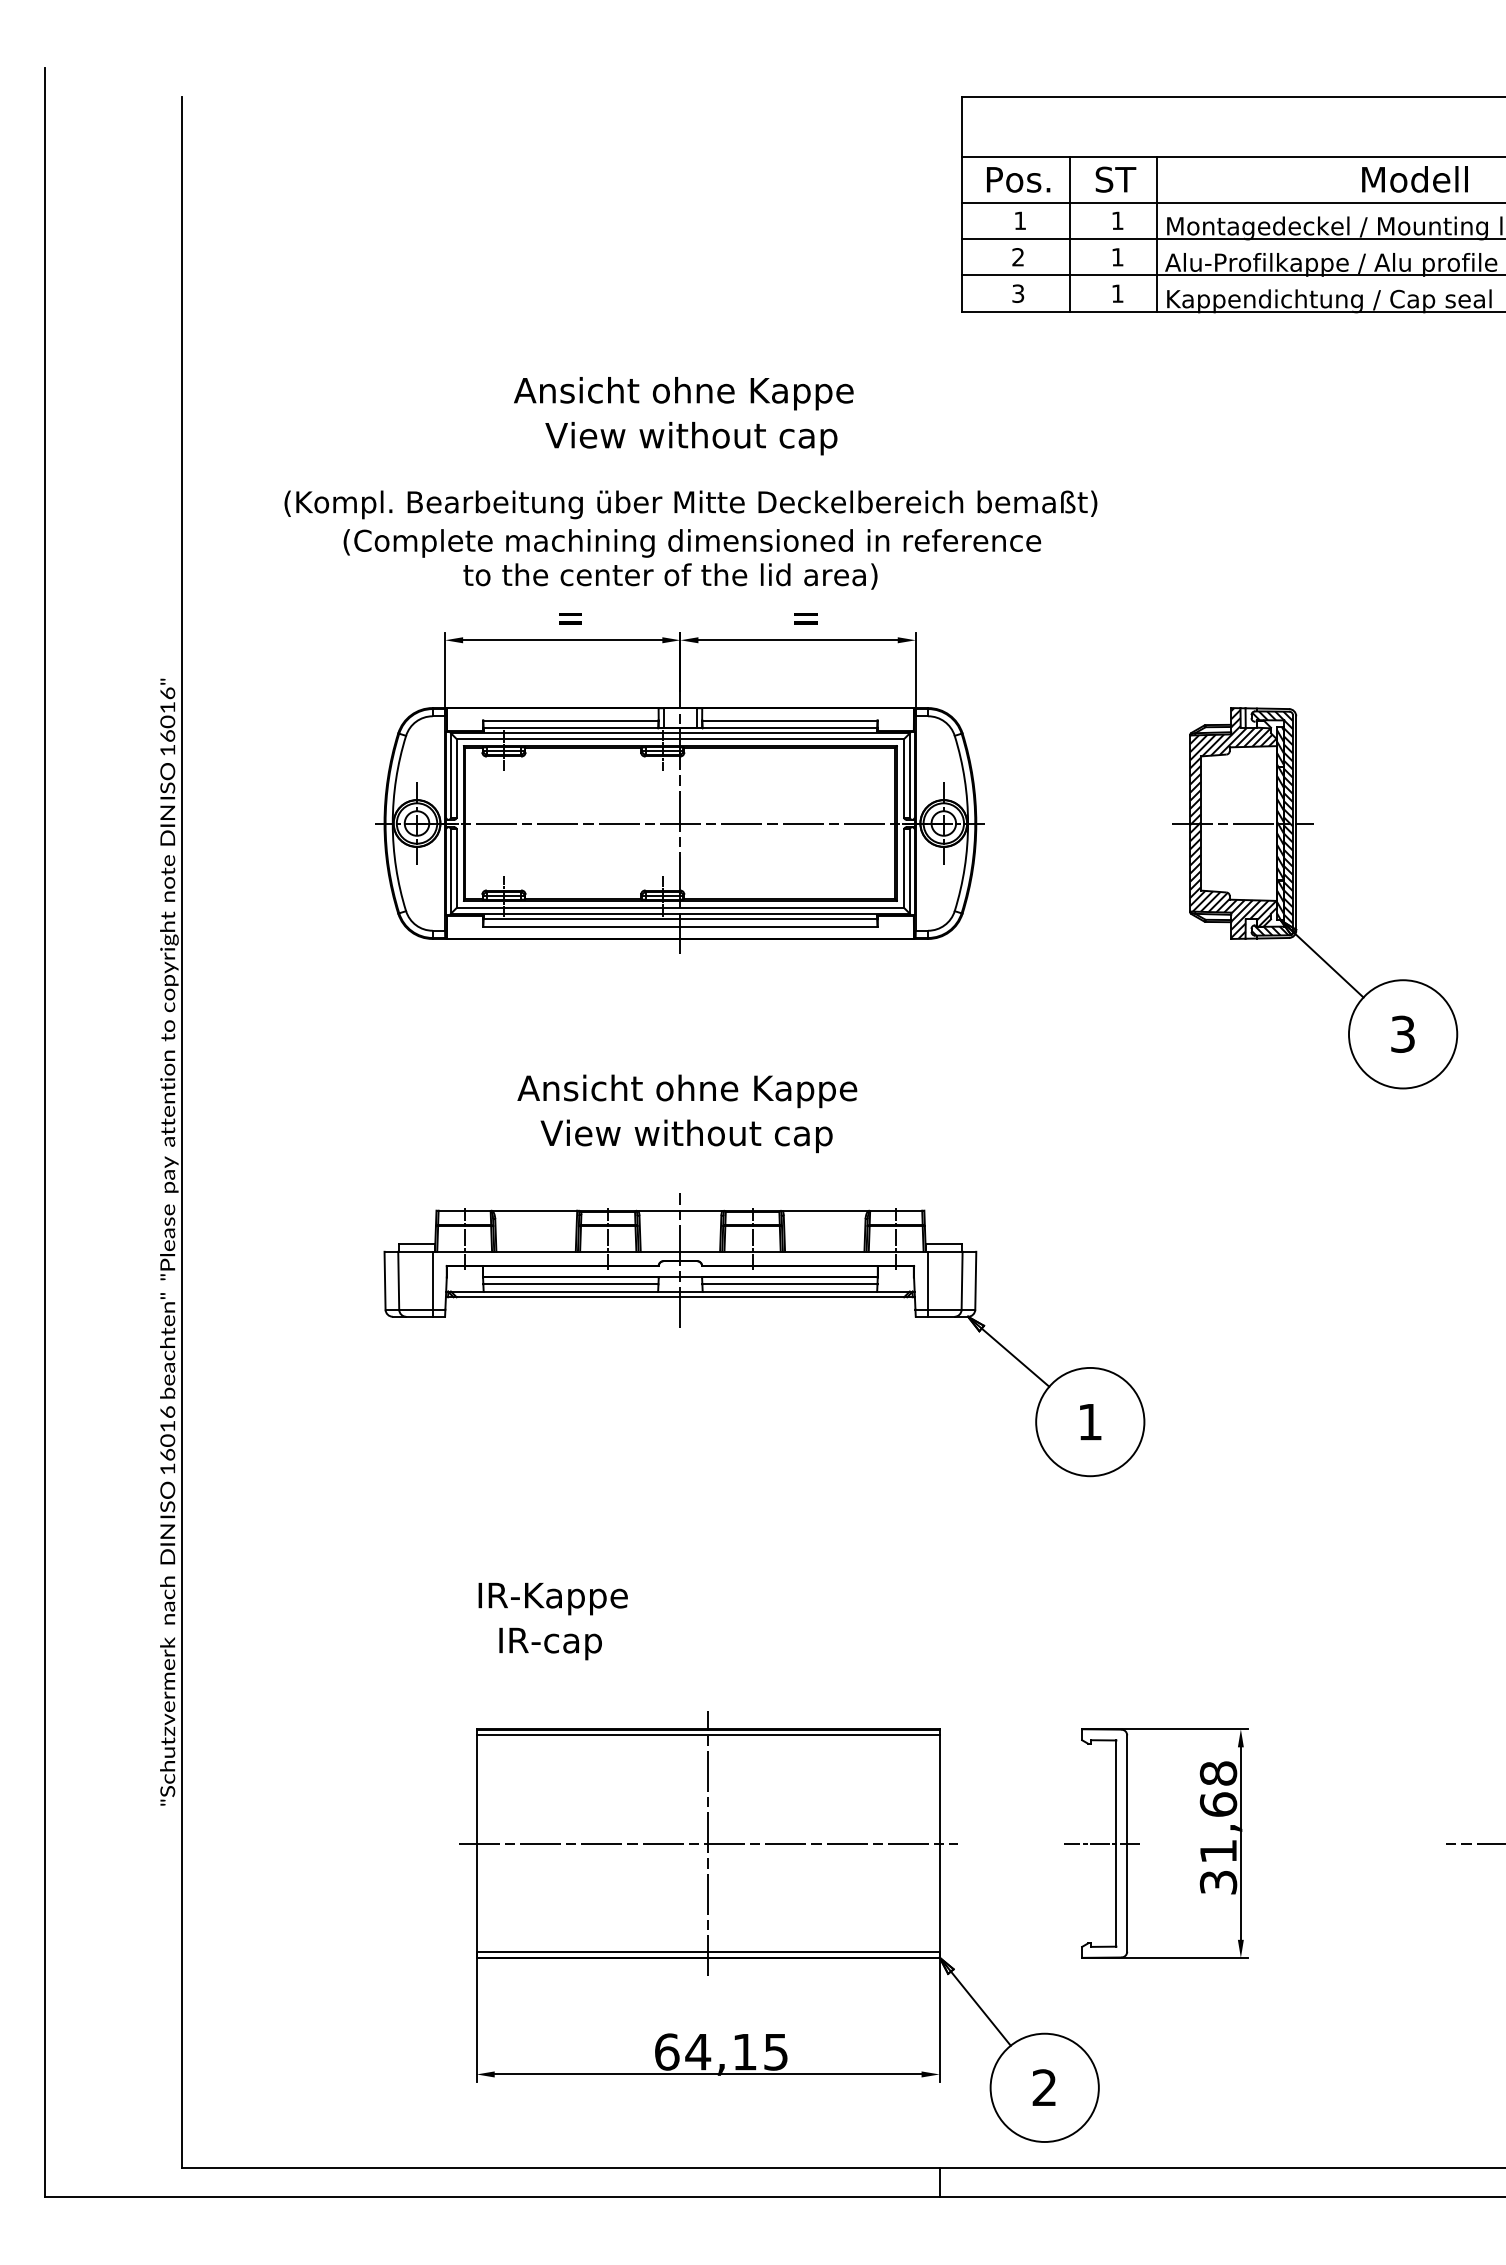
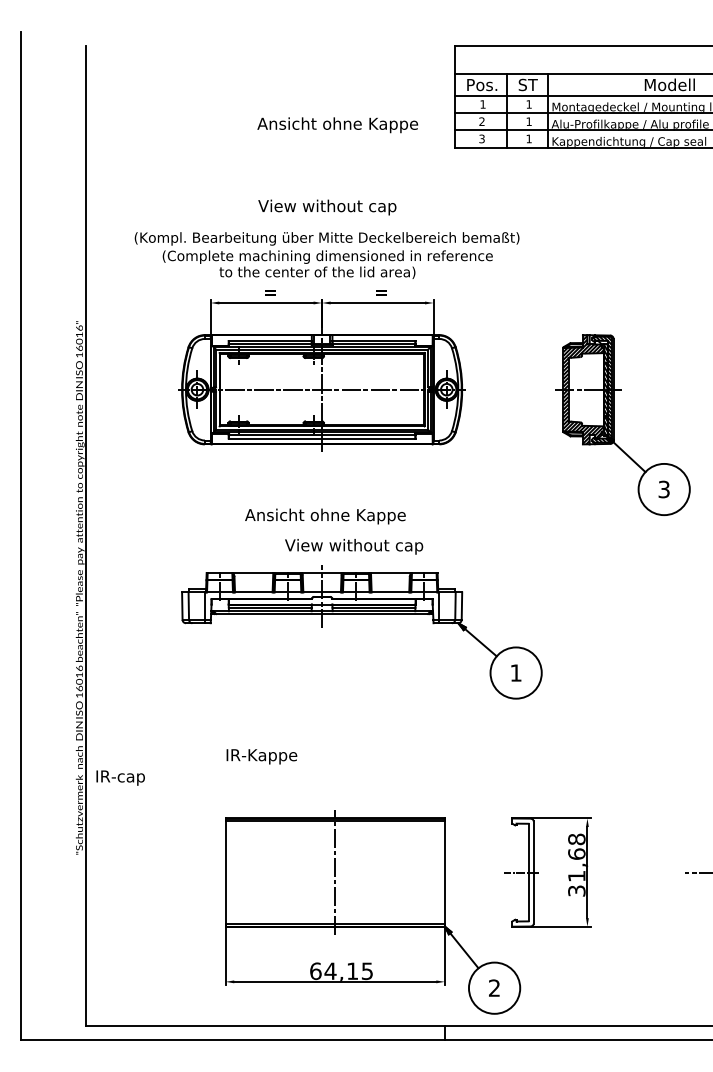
text: (683, 394) -> (337, 125), moved
text: (687, 1135) -> (354, 546), moved
text: (550, 1642) -> (120, 777), moved
line: (708, 1843) -> (335, 872), removed

